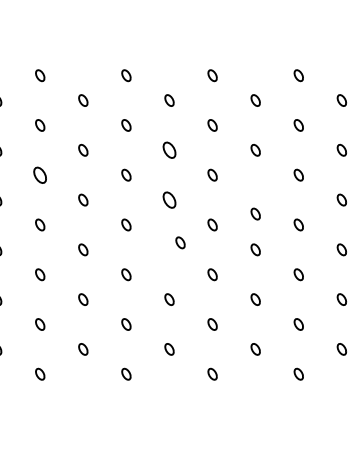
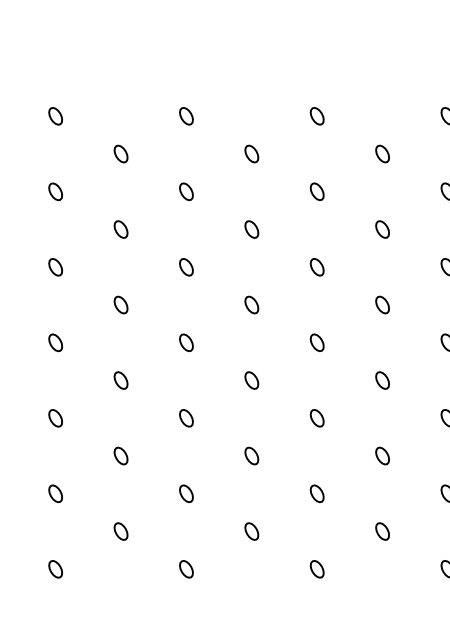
part: (169, 150) -> (251, 229), size x0.71
part: (40, 174) -> (56, 266), size x0.71
part: (169, 199) -> (251, 304), size x0.71
part: (255, 213) -> (382, 304), moved
part: (180, 242) -> (251, 379), moved

